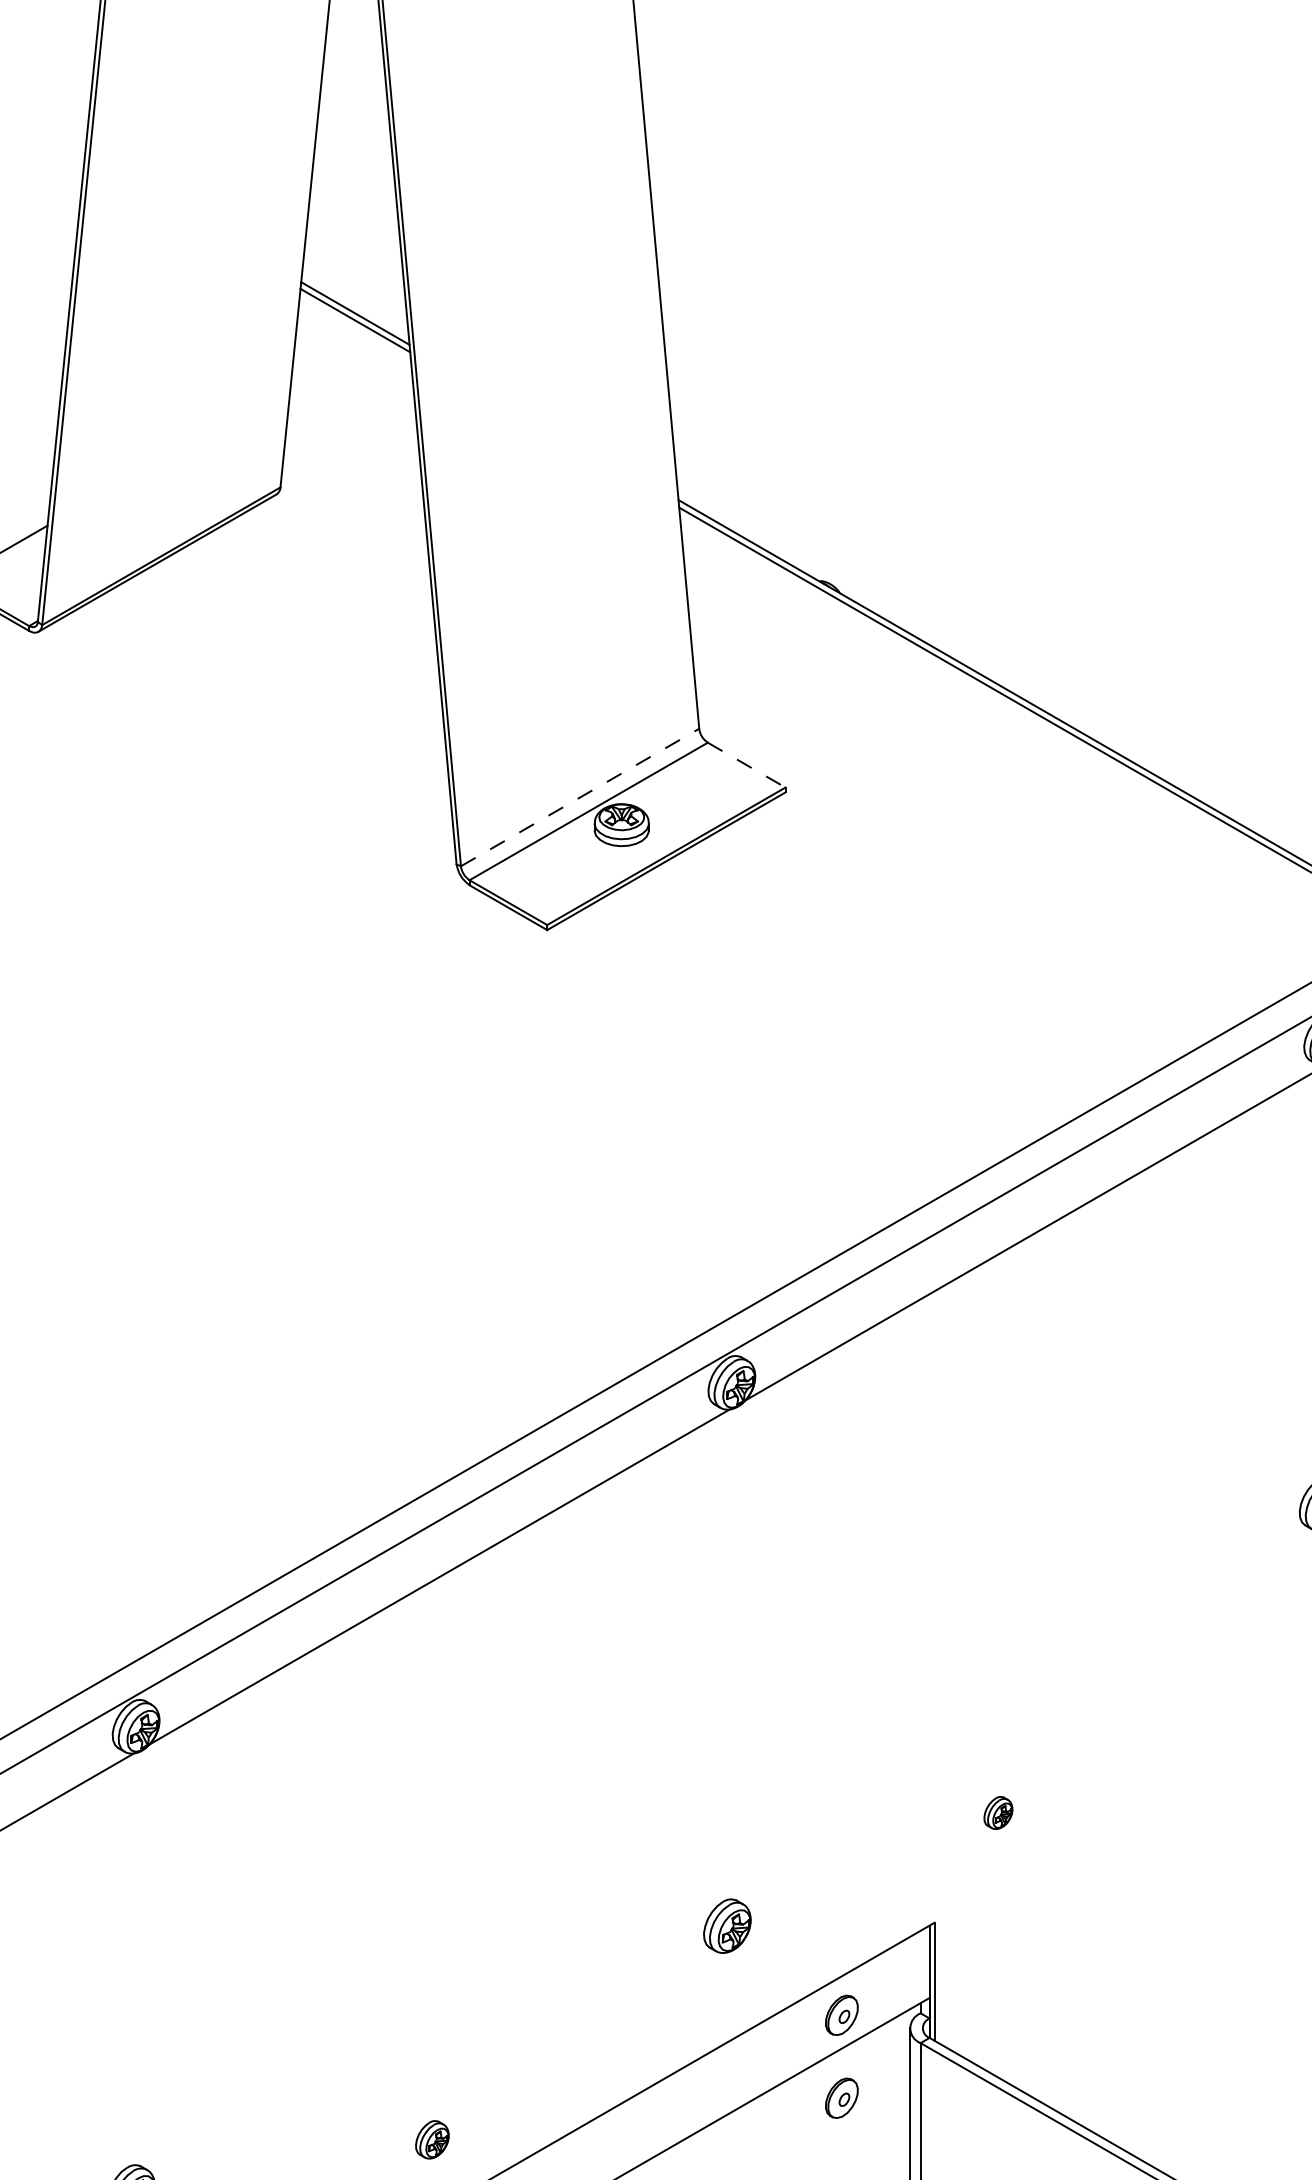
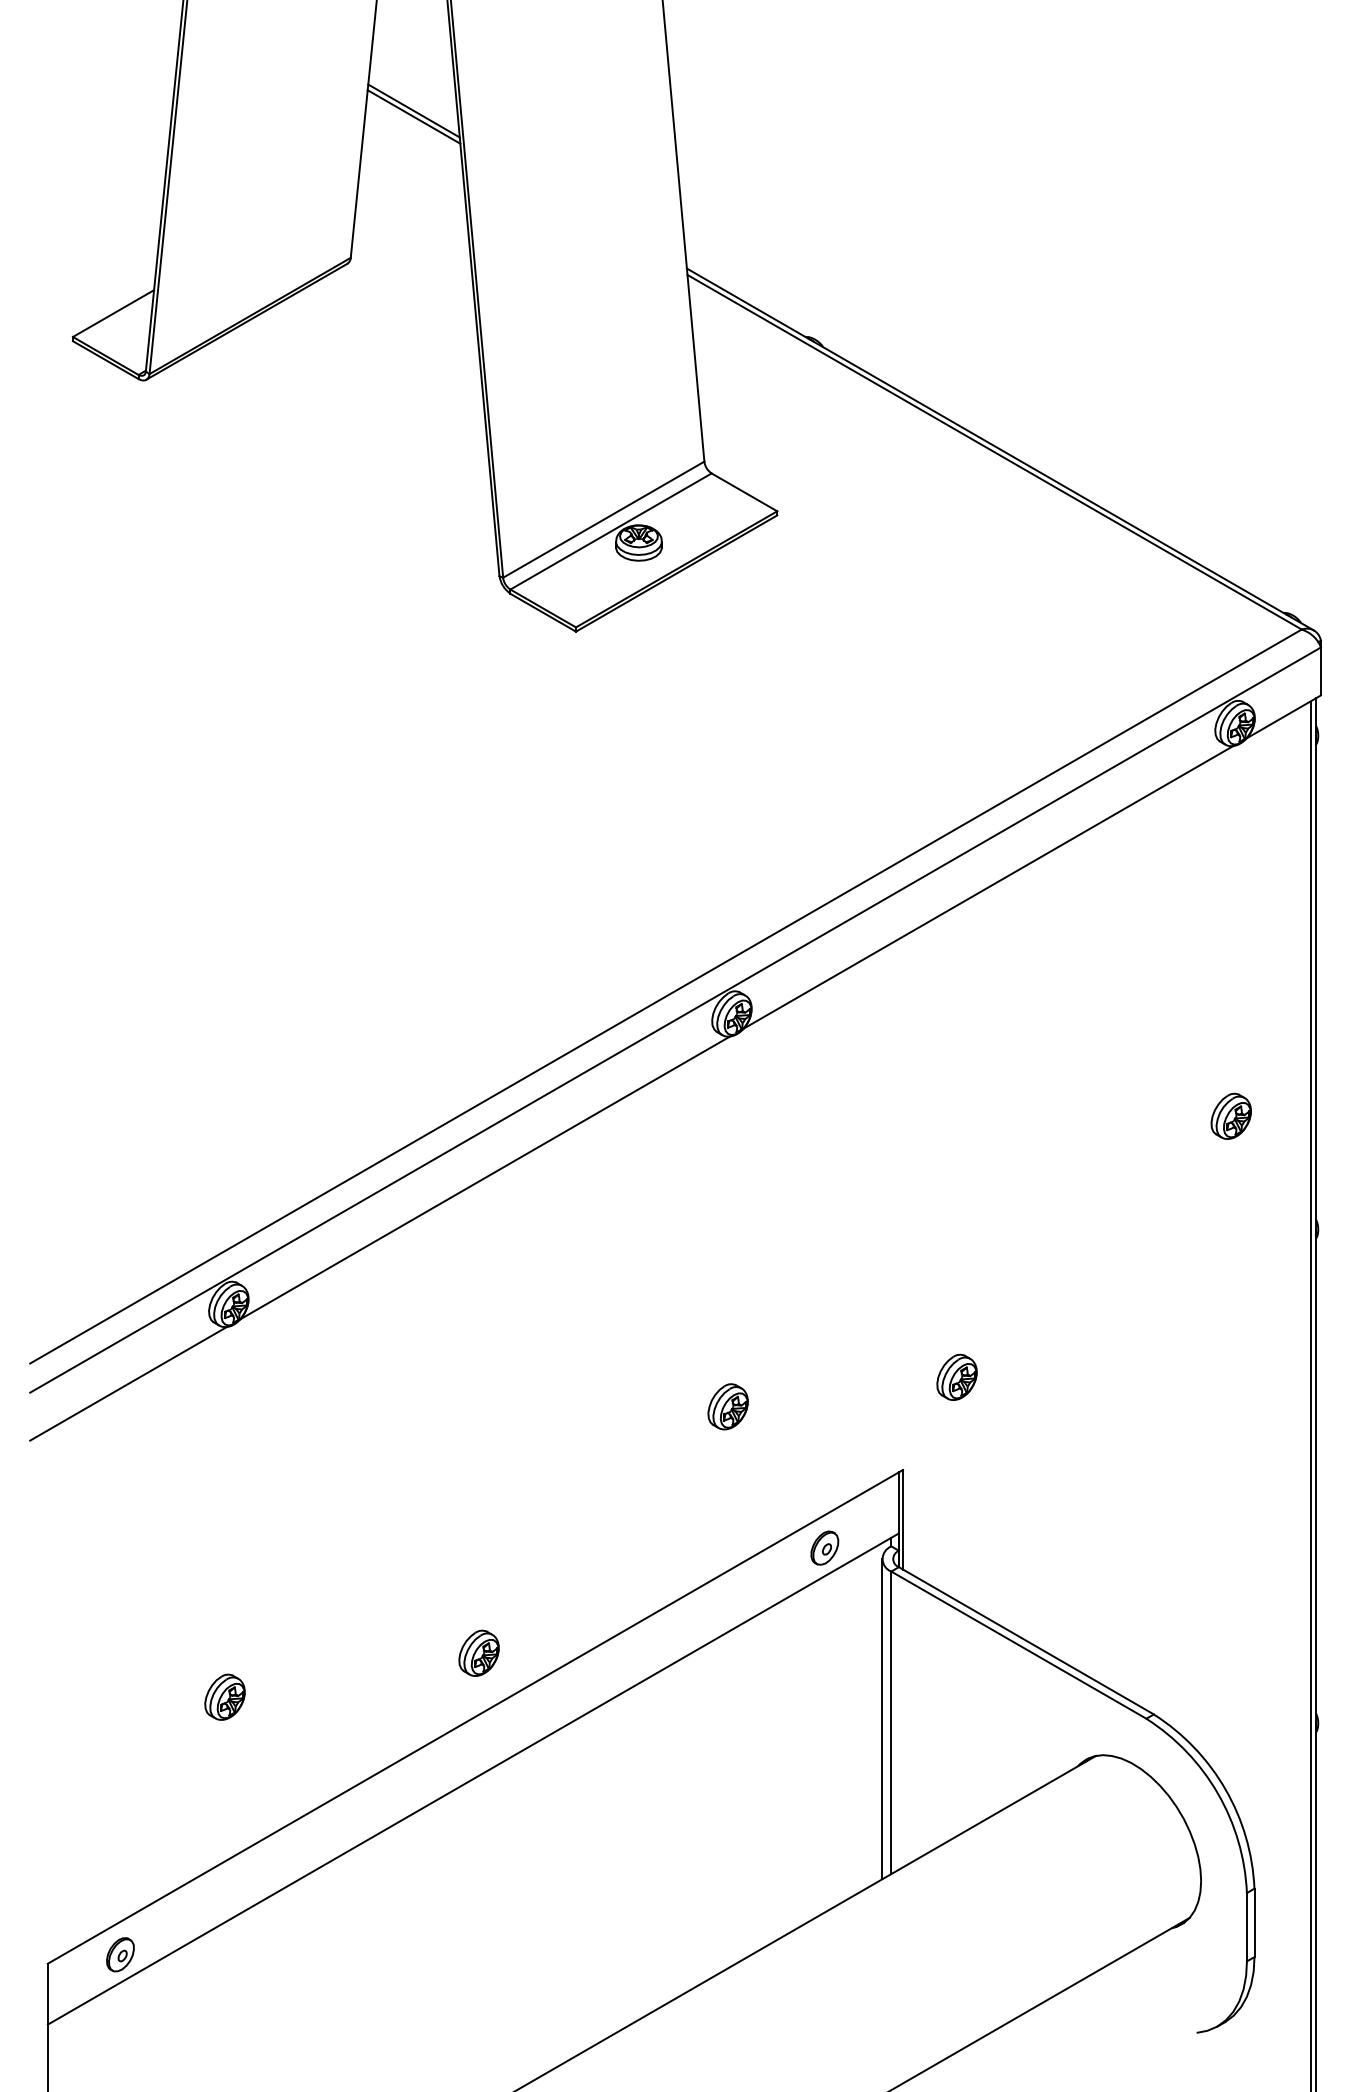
line: (746, 765) -> (744, 492), dashed -> solid
line: (580, 797) -> (604, 519), dashed -> solid
part: (997, 1812) -> (956, 1376), size x1.67
part: (726, 1925) -> (727, 1406), moved
part: (841, 2097) -> (824, 1617), removed
part: (431, 2138) -> (478, 1652), size x1.43

